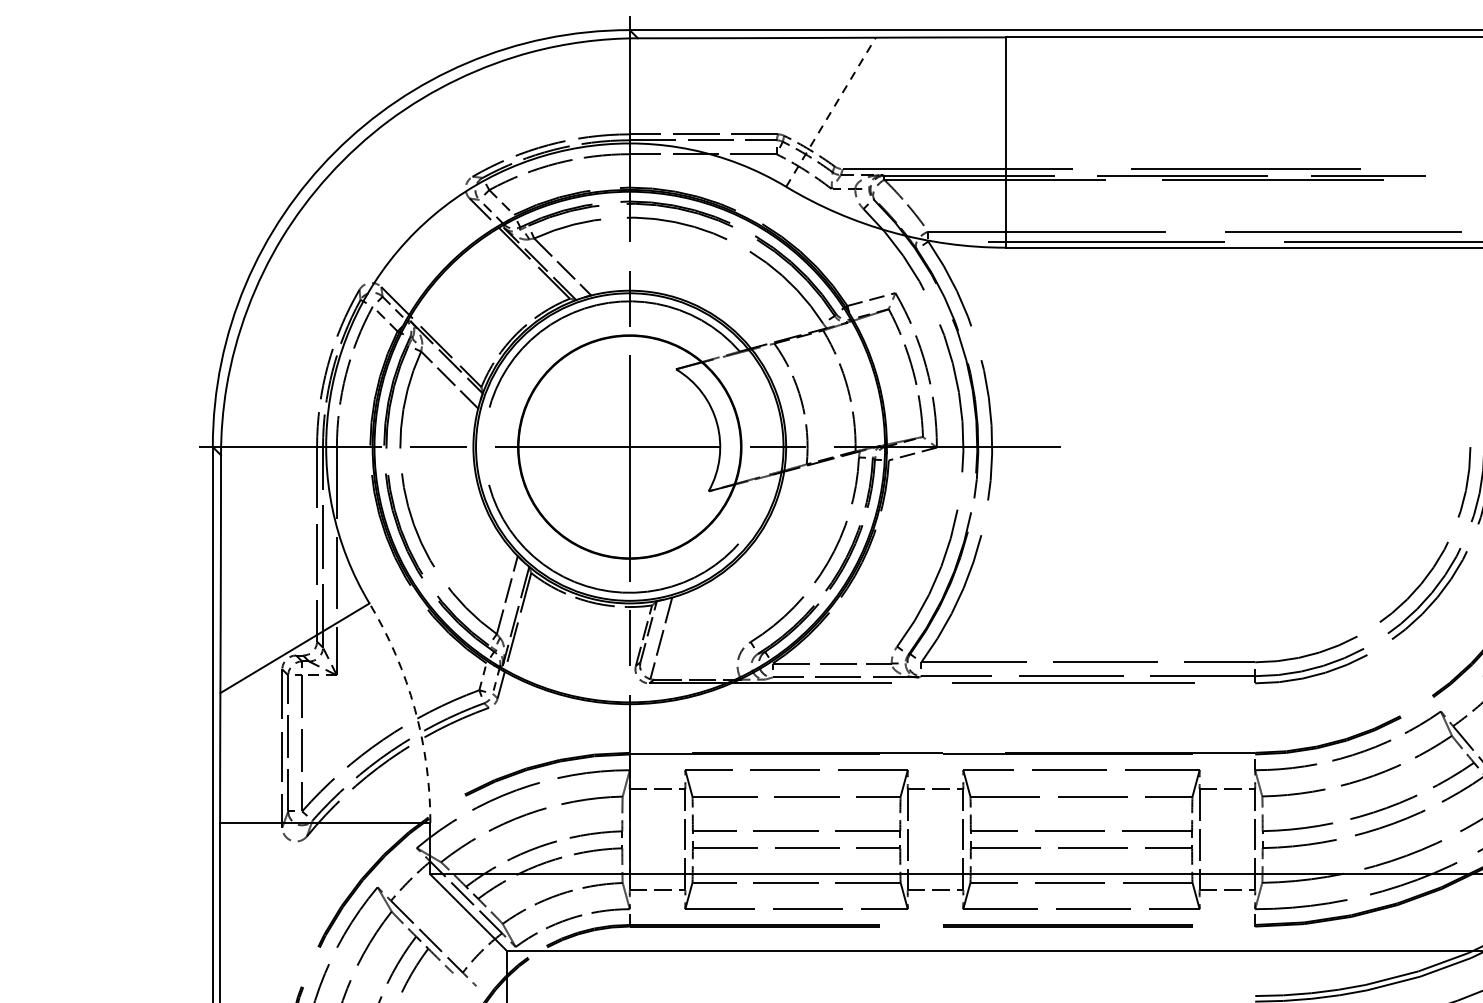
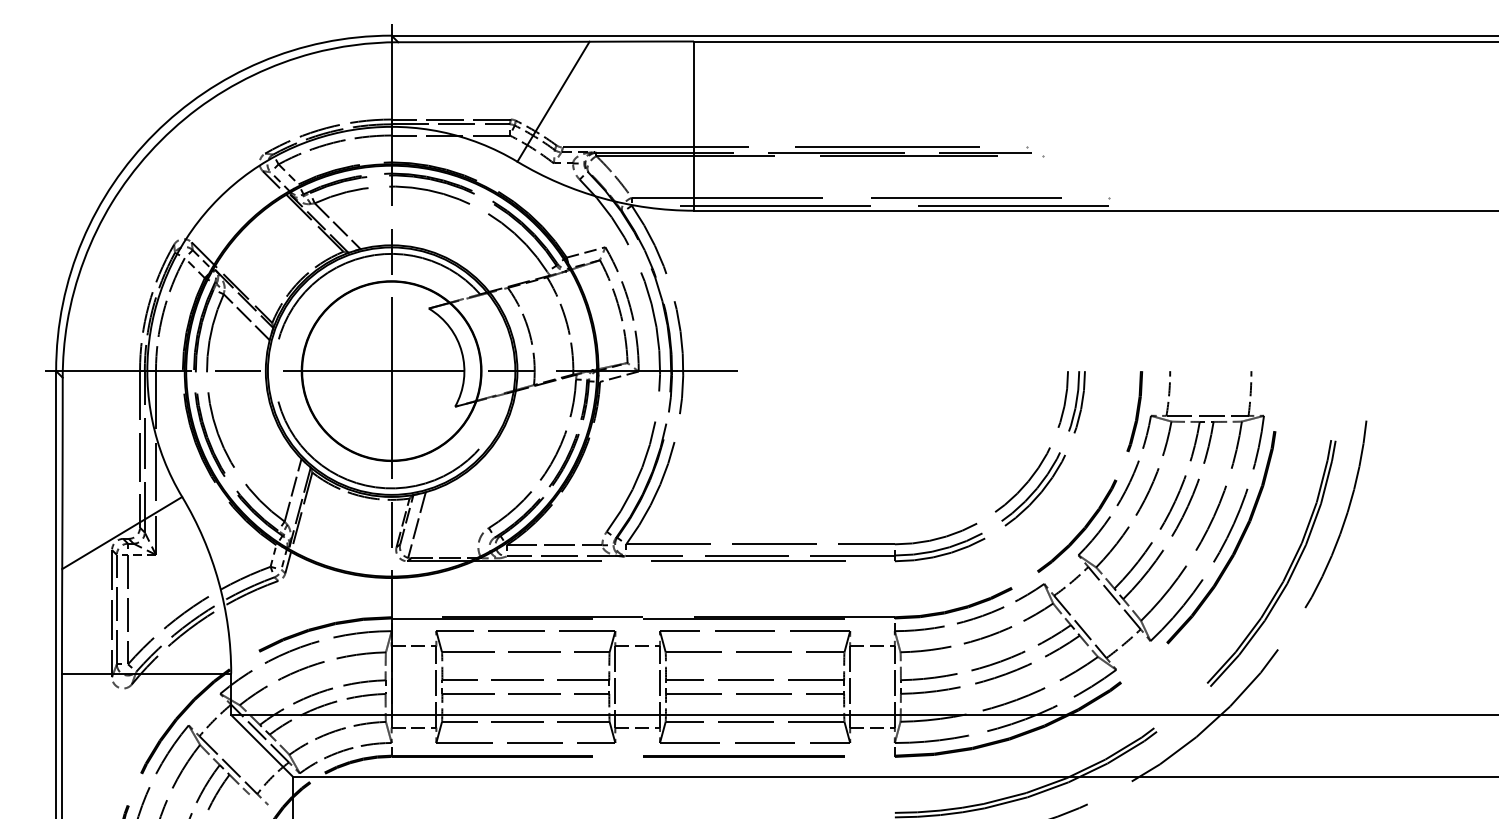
line: (830, 111) -> (553, 101), dashed -> solid
arc: (414, 708) -> (218, 581), dashed -> solid

